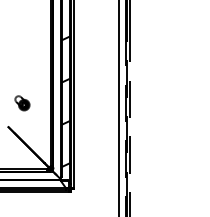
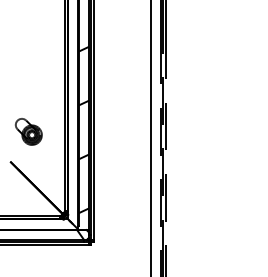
part: (22, 103) -> (28, 131), size x1.43

